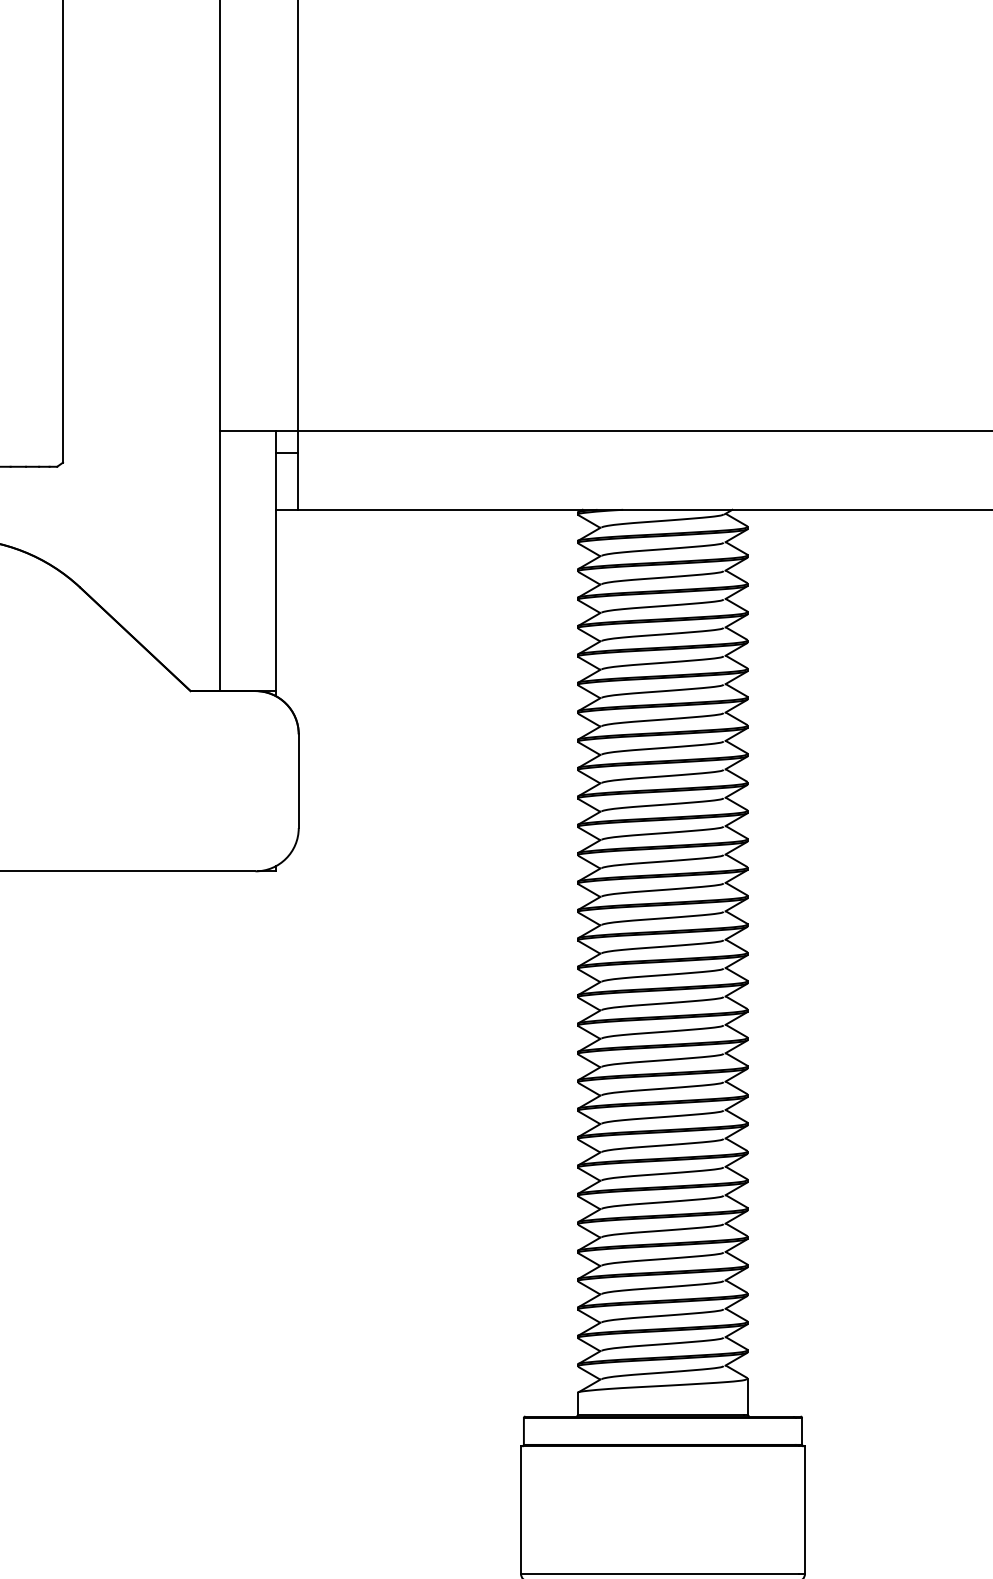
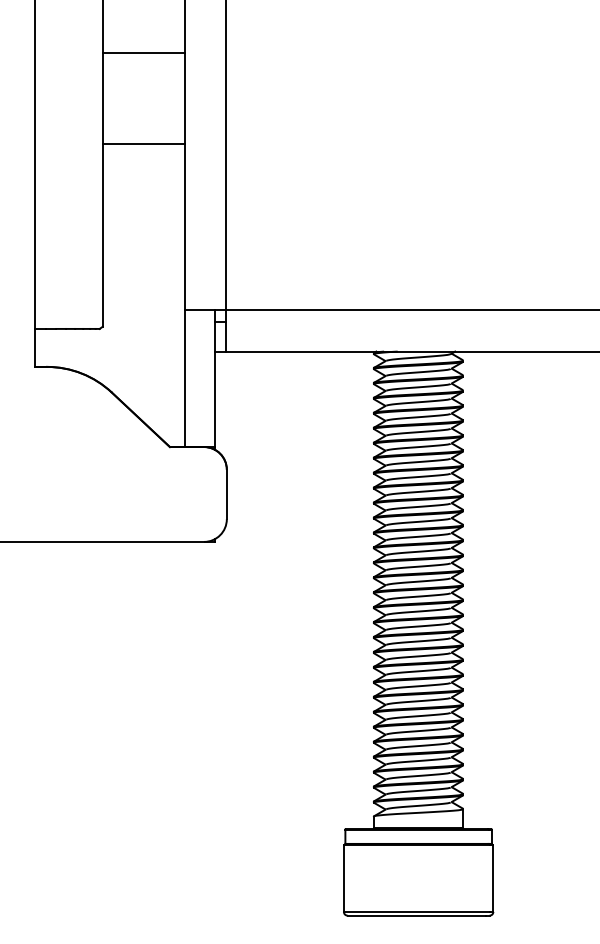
line: (140, 116) -> (143, 144), added

